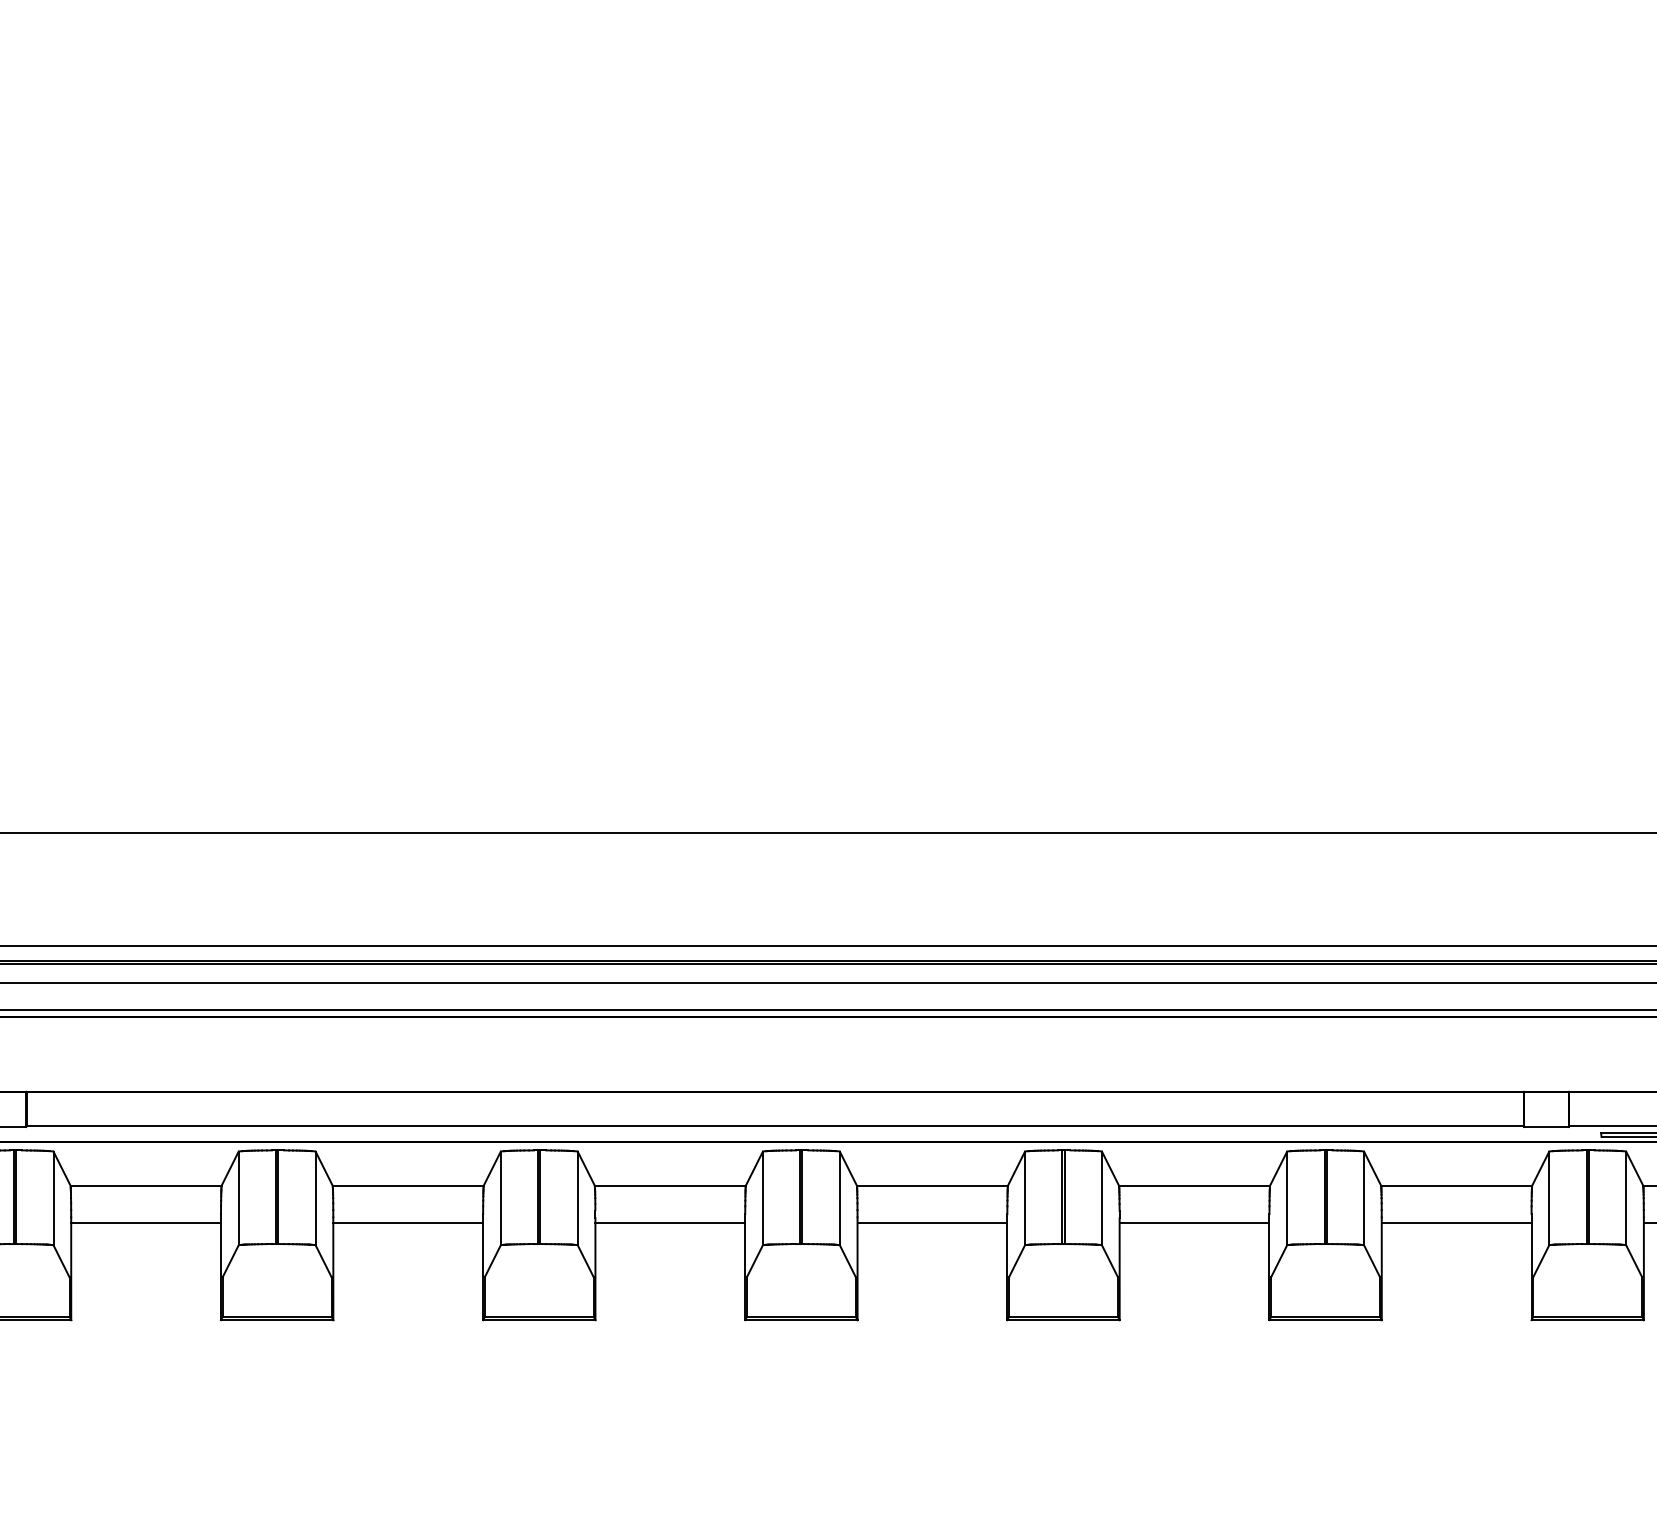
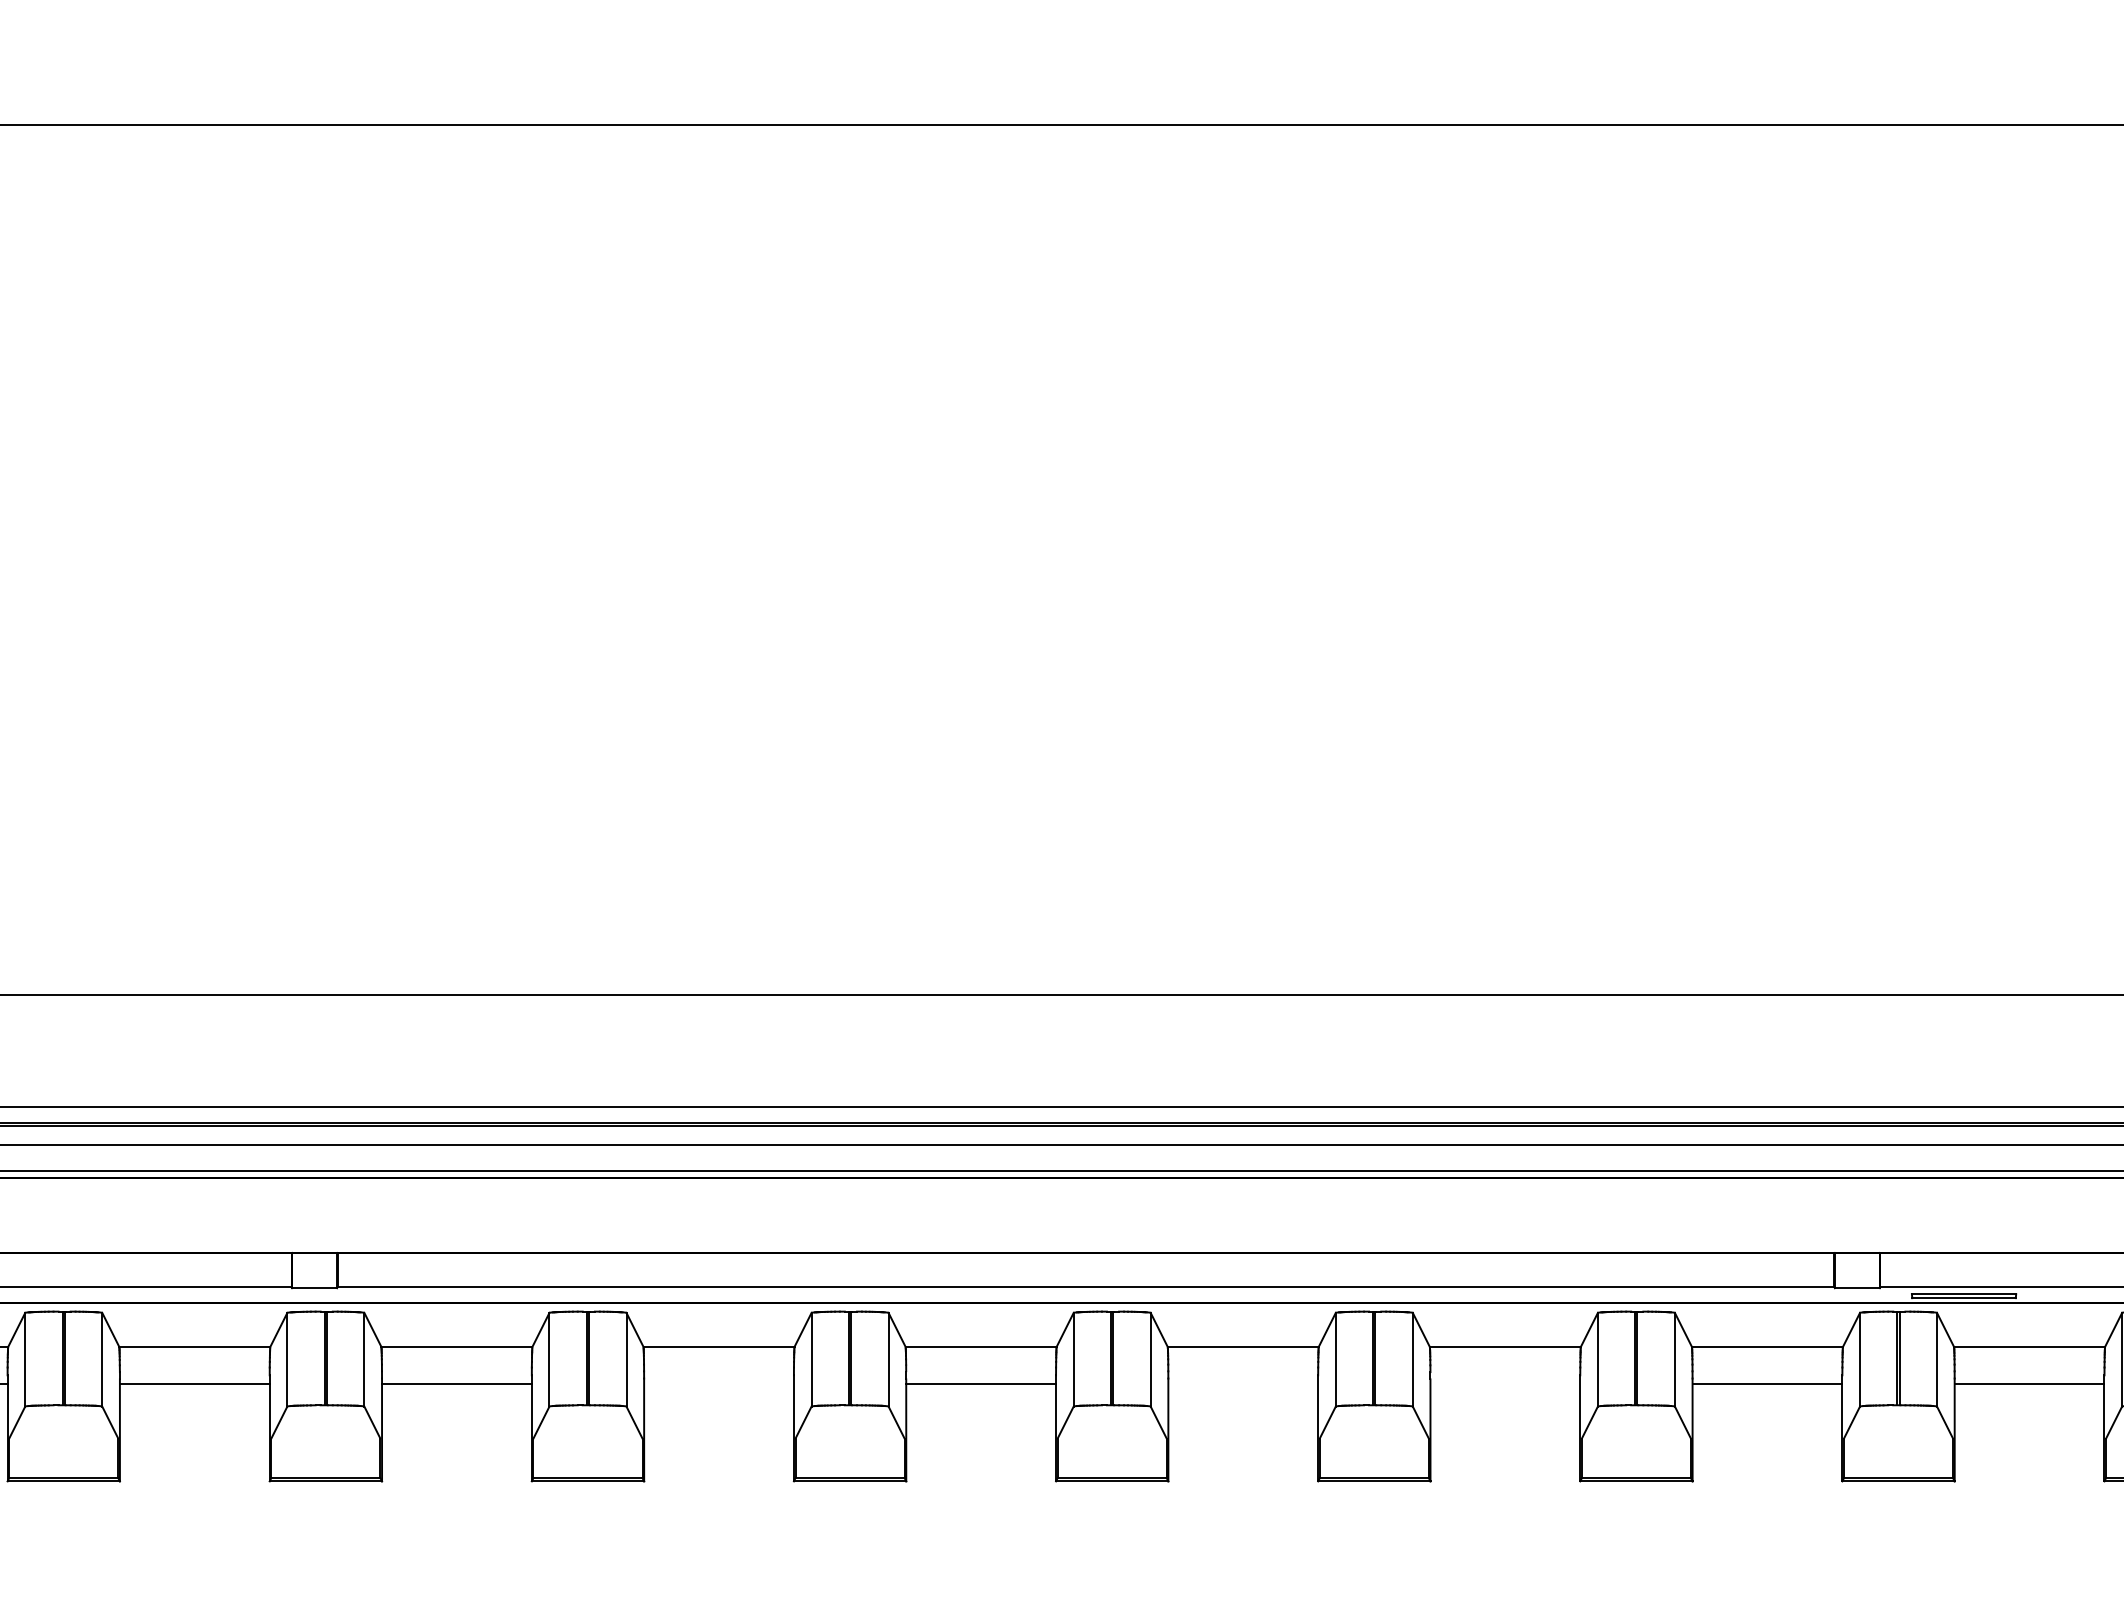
line: (407, 1223) -> (718, 1384), removed
line: (932, 1223) -> (1243, 1384), removed
line: (1194, 1223) -> (1505, 1384), removed

